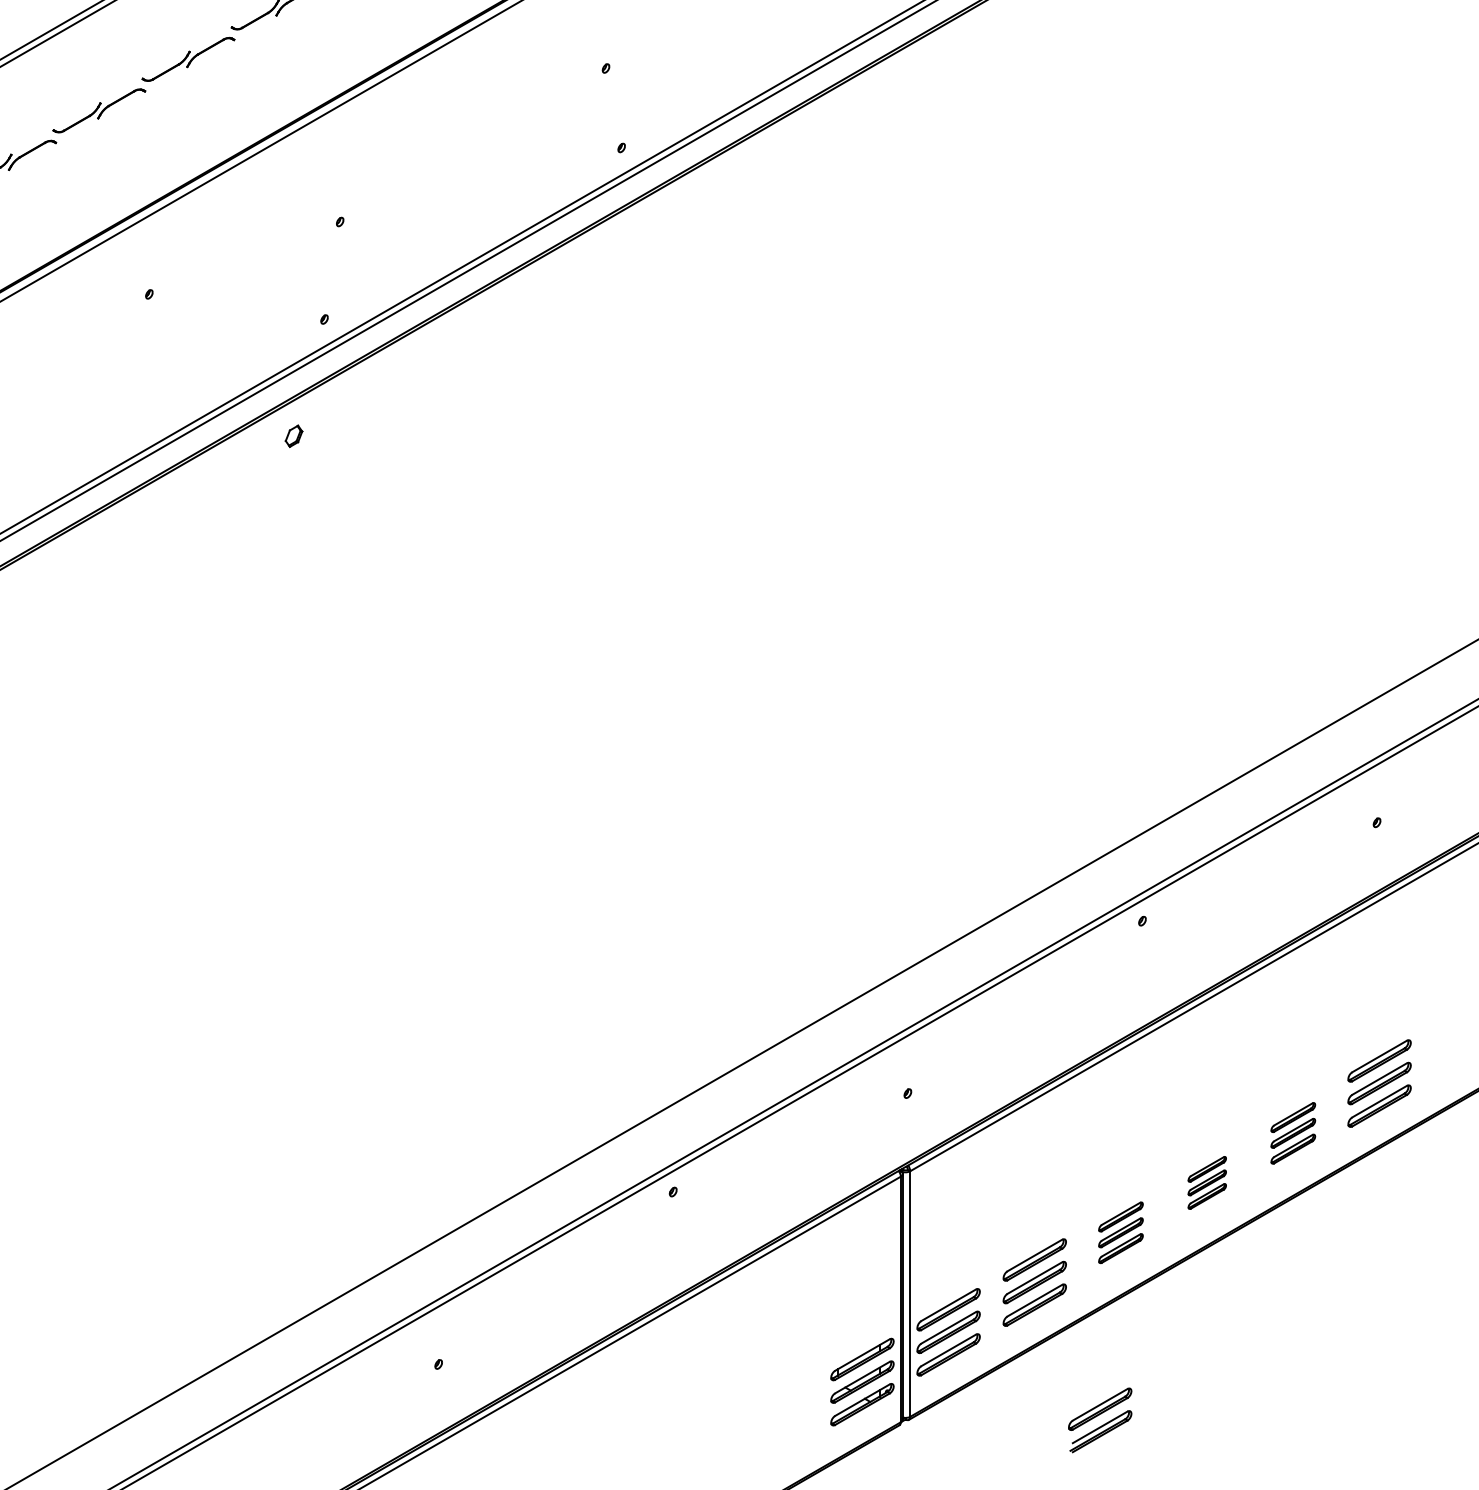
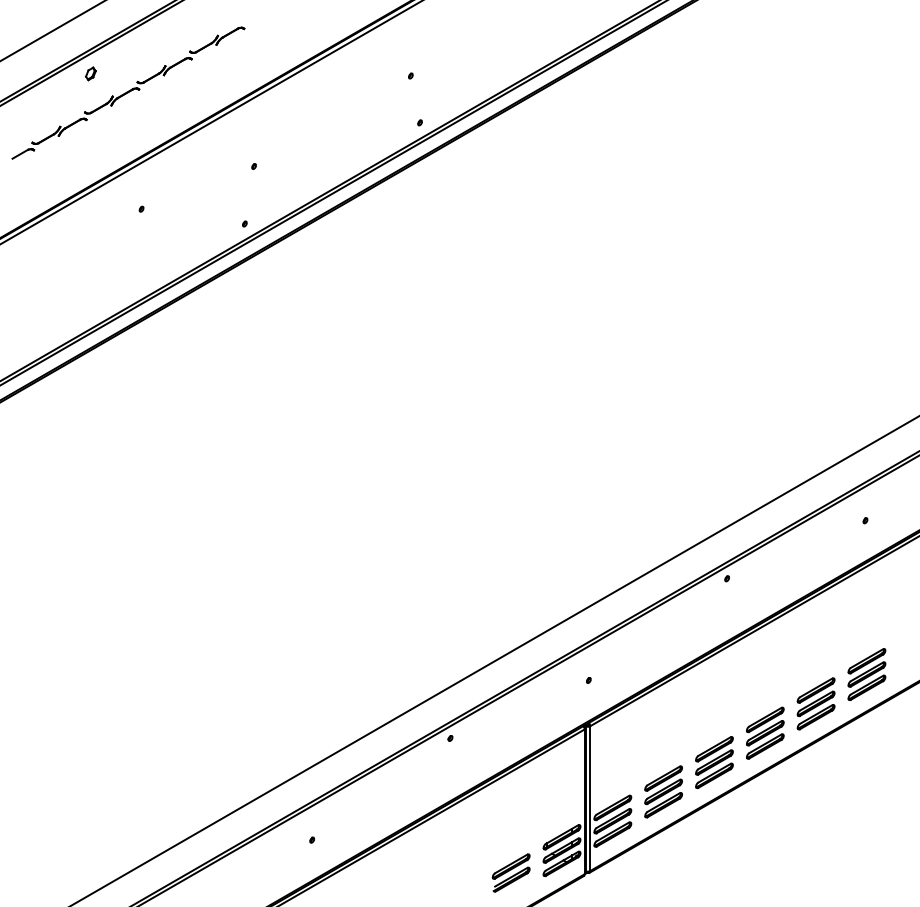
part: (293, 435) -> (90, 73), moved
part: (1292, 1132) -> (815, 703), size x1.43
part: (1207, 1181) -> (765, 732), size x1.67
part: (1120, 1232) -> (714, 762), size x1.43
part: (1098, 1419) -> (510, 872), moved

